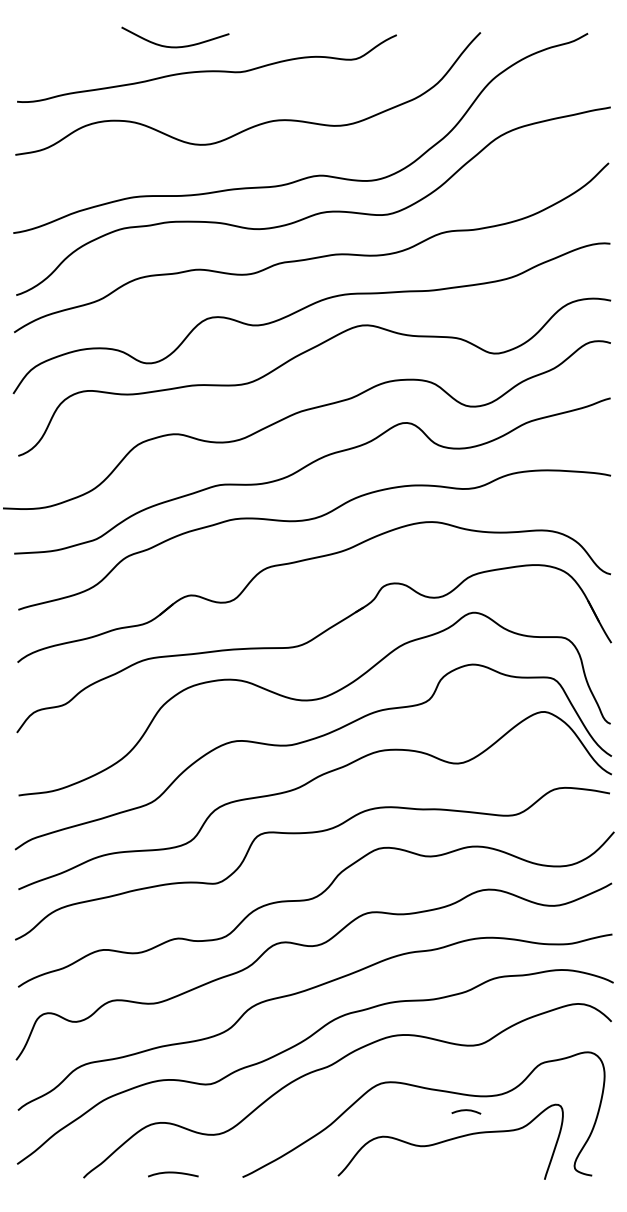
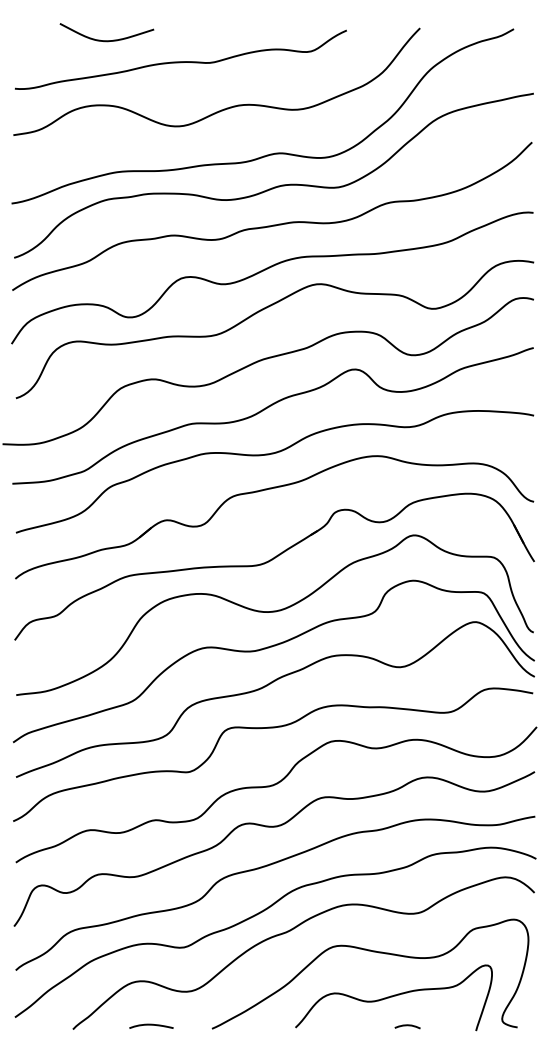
curve: (175, 46) -> (107, 40), moved
curve: (466, 1110) -> (407, 1025), moved

